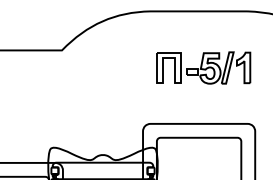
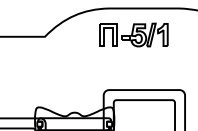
part: (203, 67) -> (133, 34), moved

